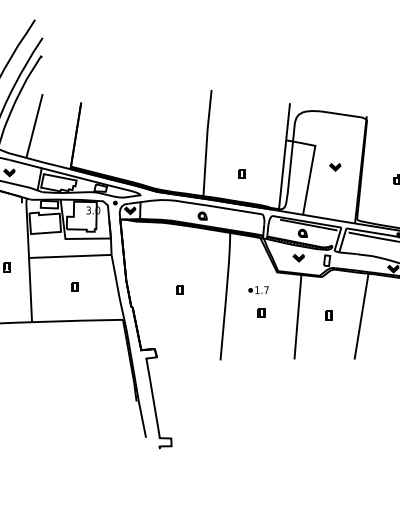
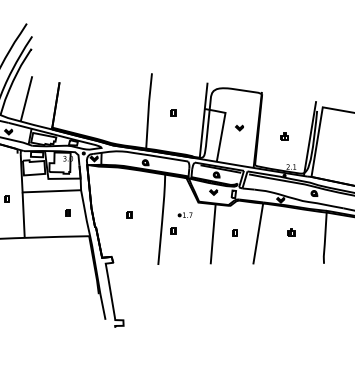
part: (241, 173) -> (173, 112), moved
part: (74, 286) -> (67, 212), moved
part: (261, 311) -> (173, 230), moved

